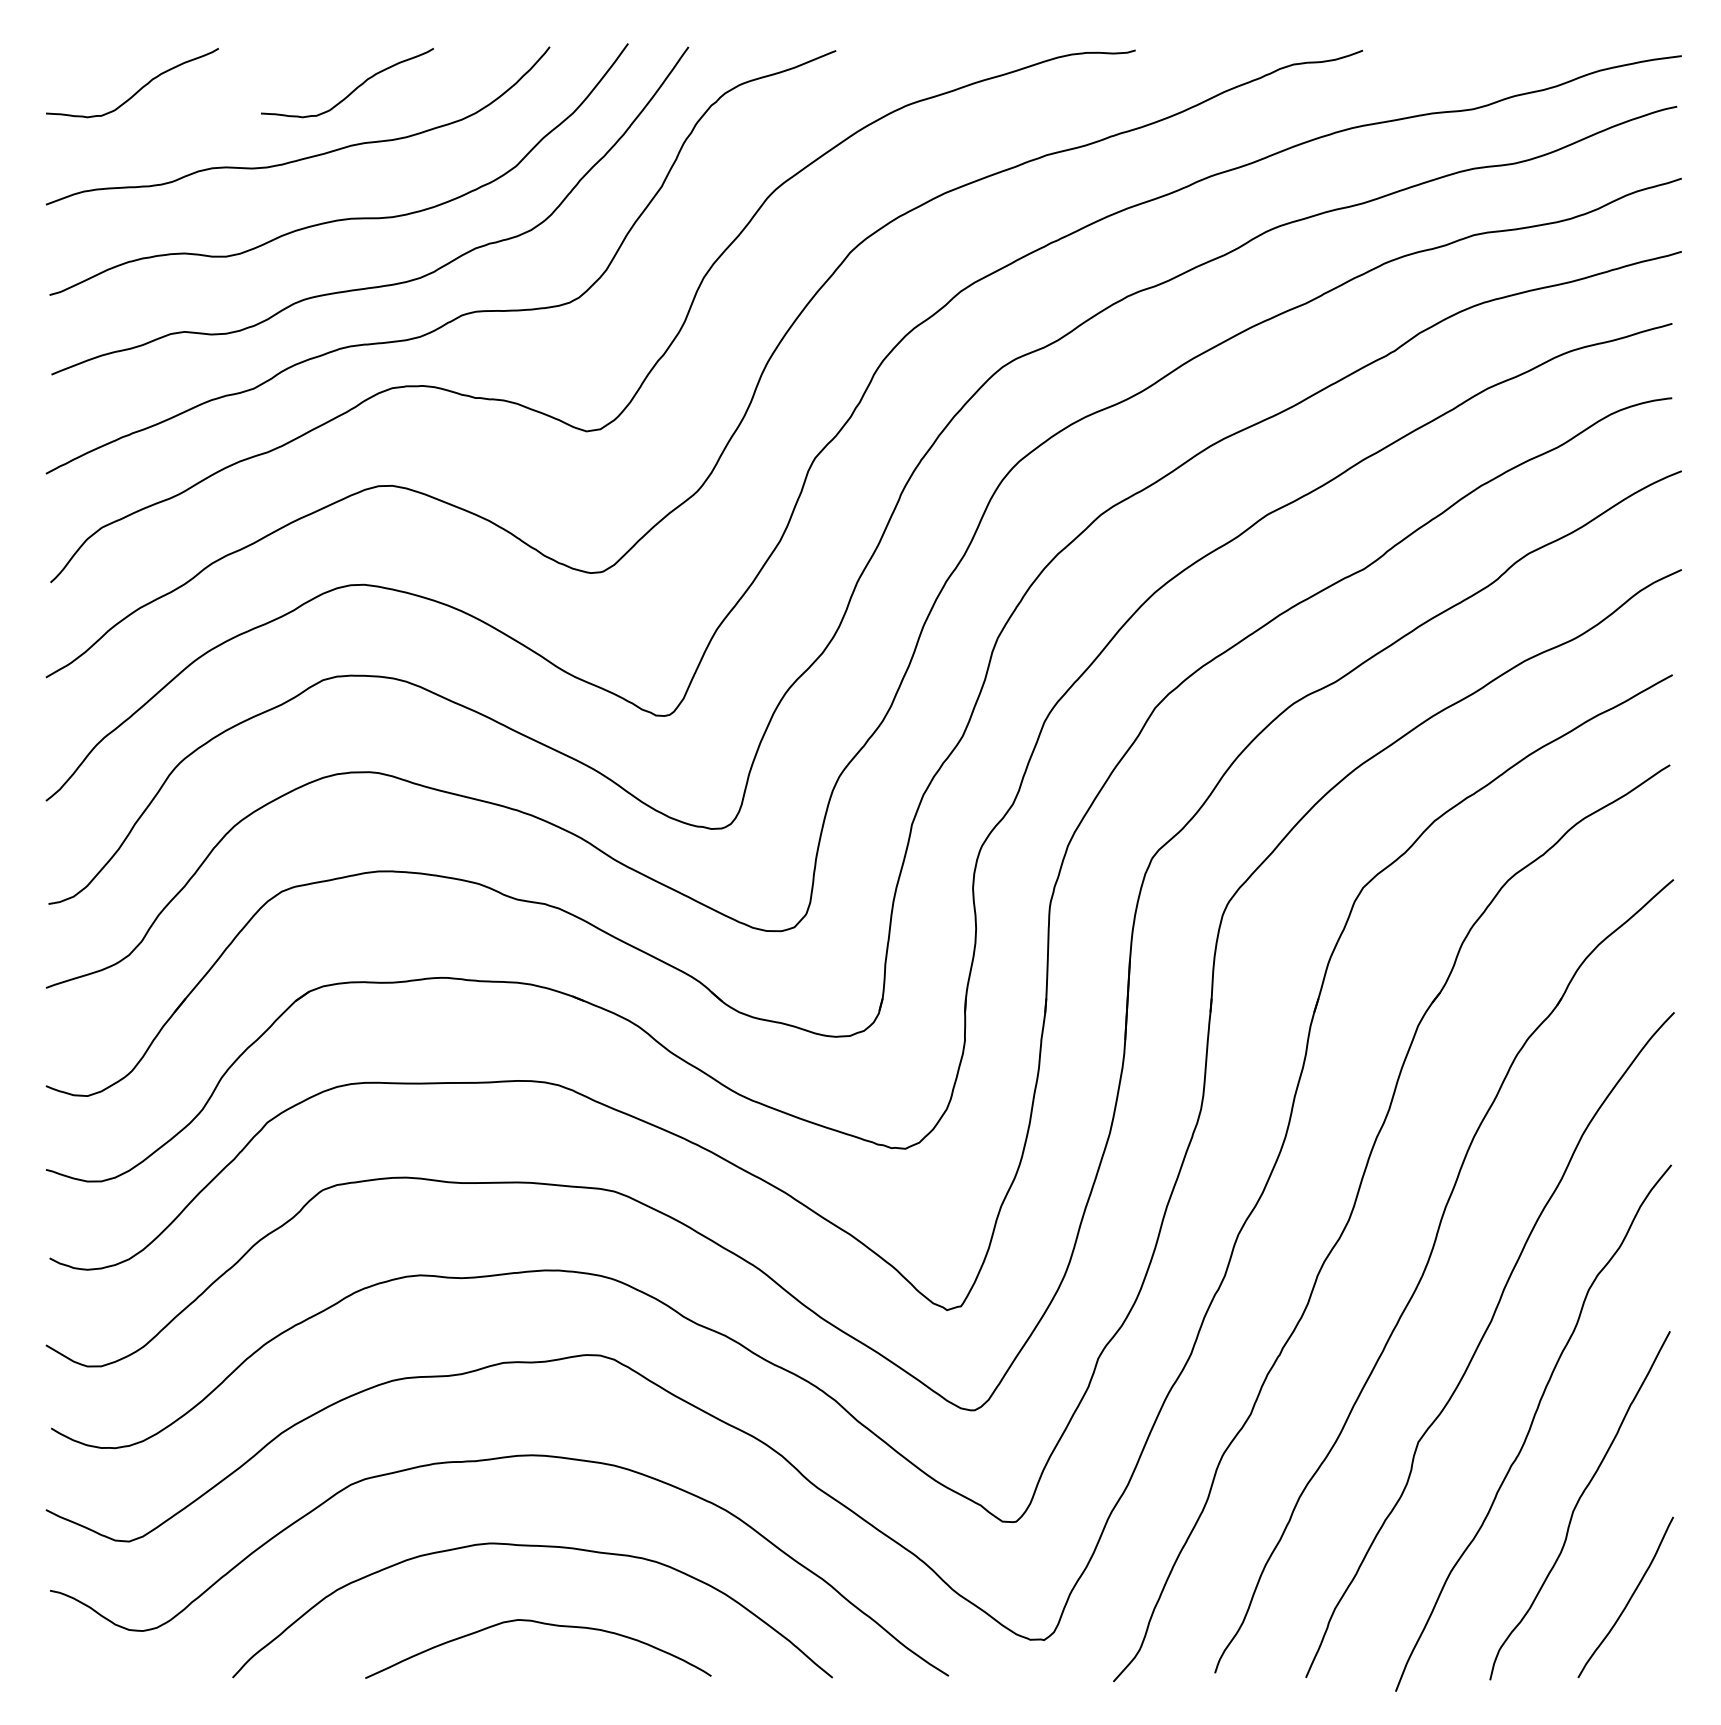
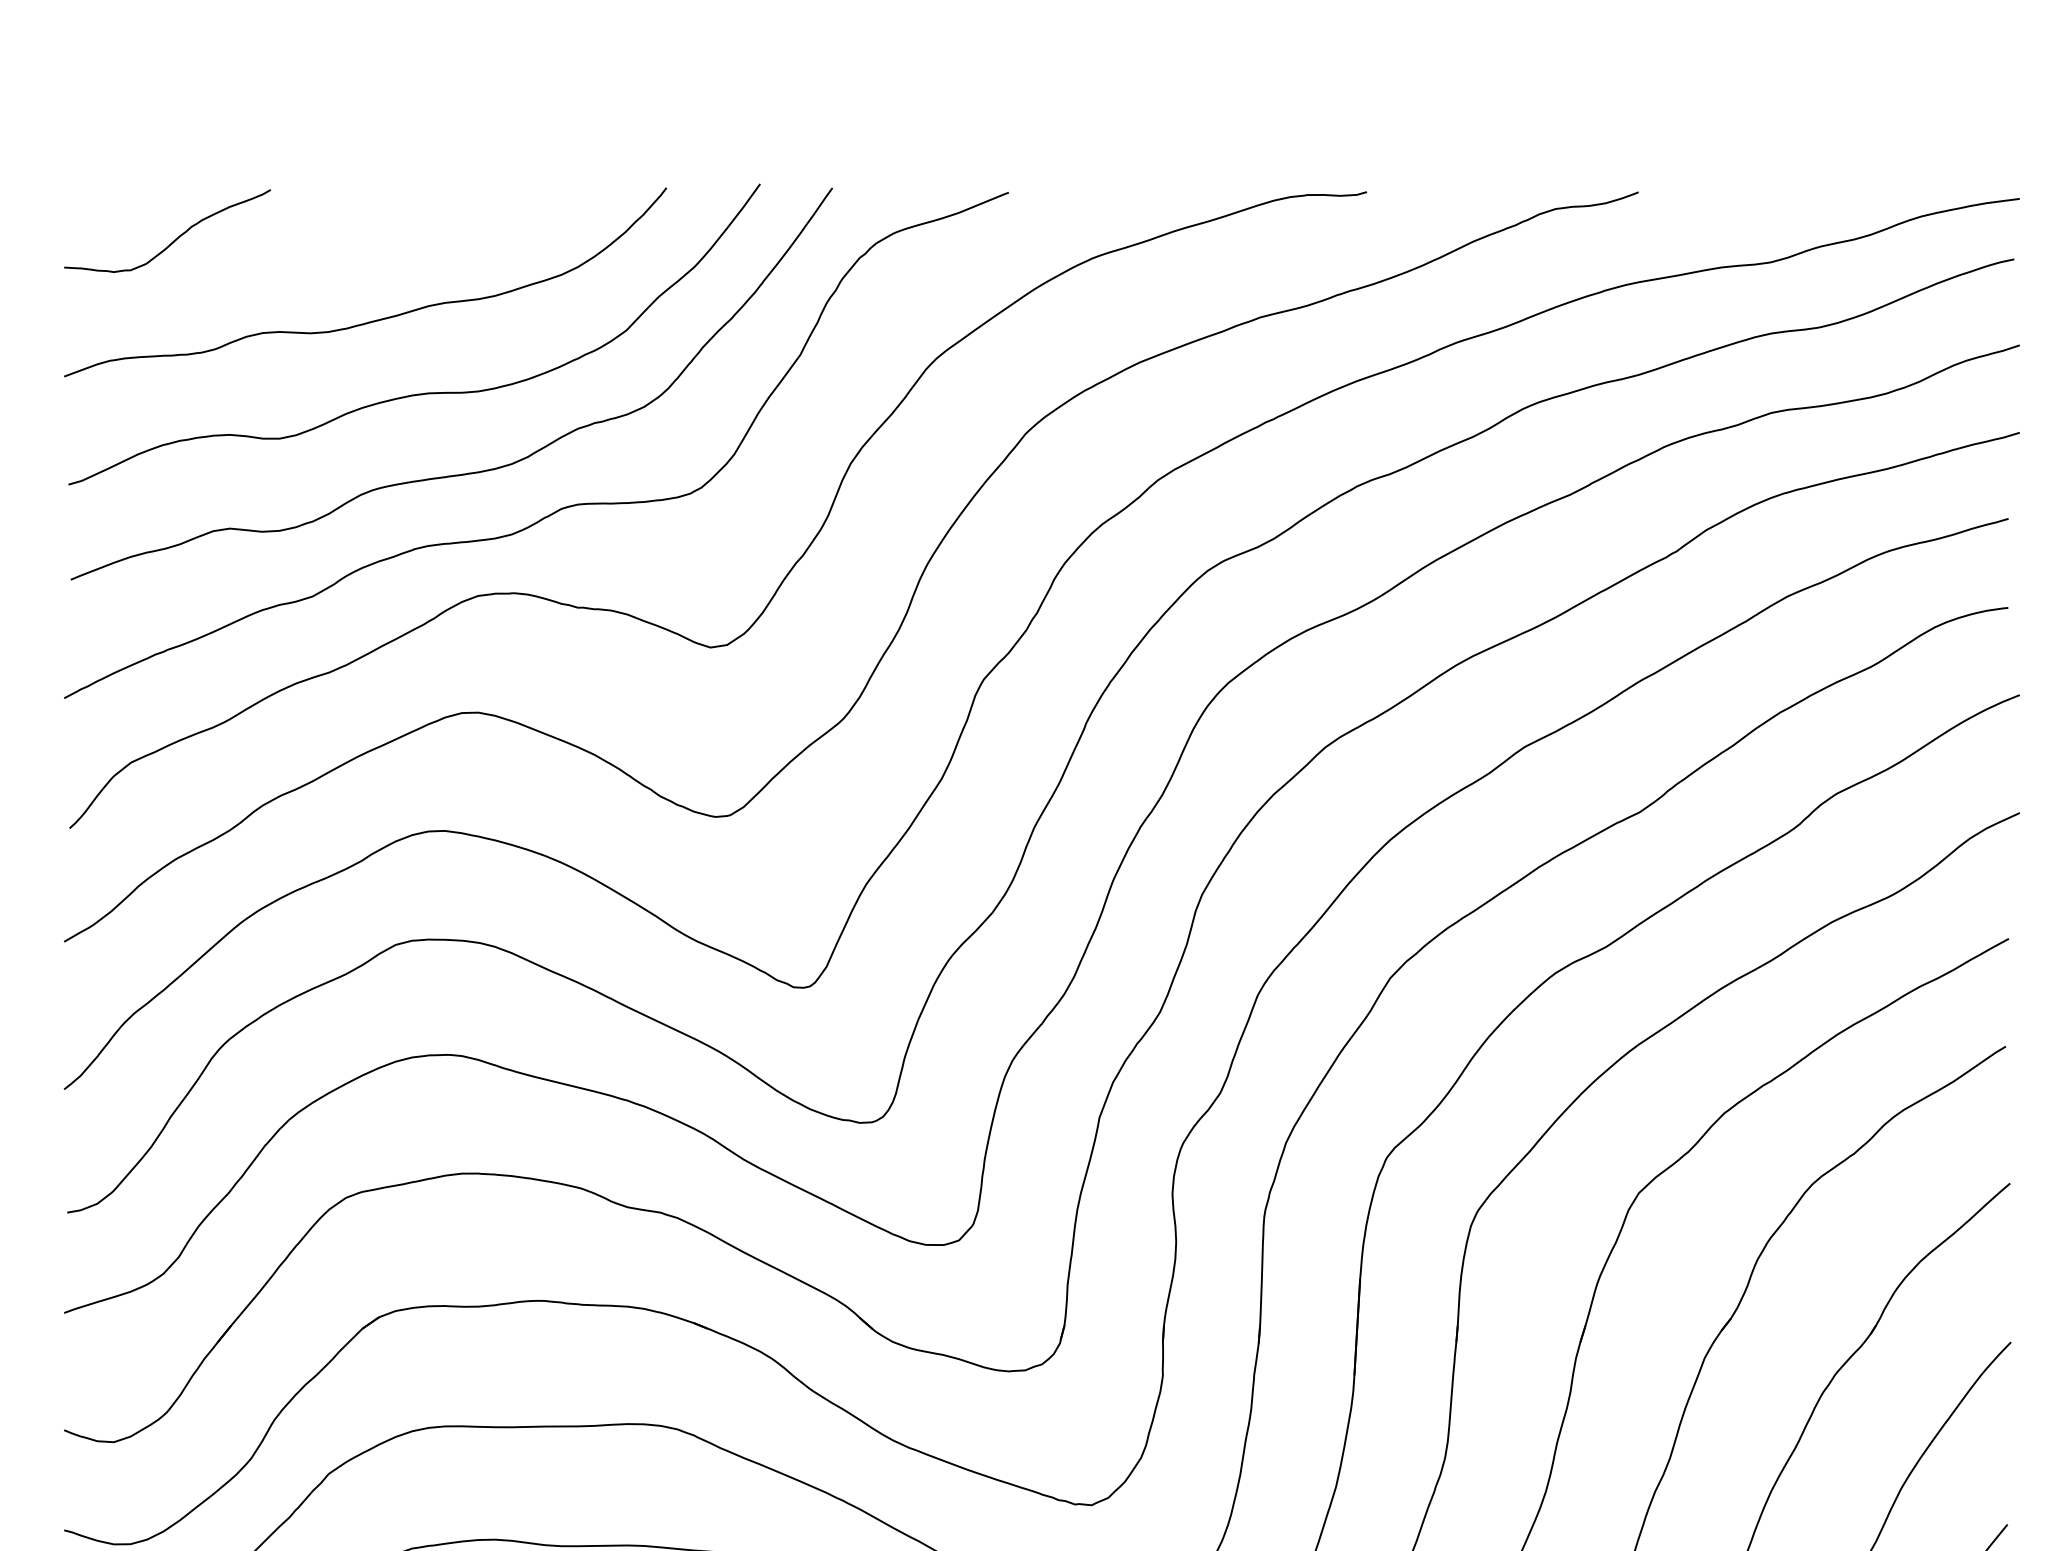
curve: (353, 89) -> (431, 238), removed

